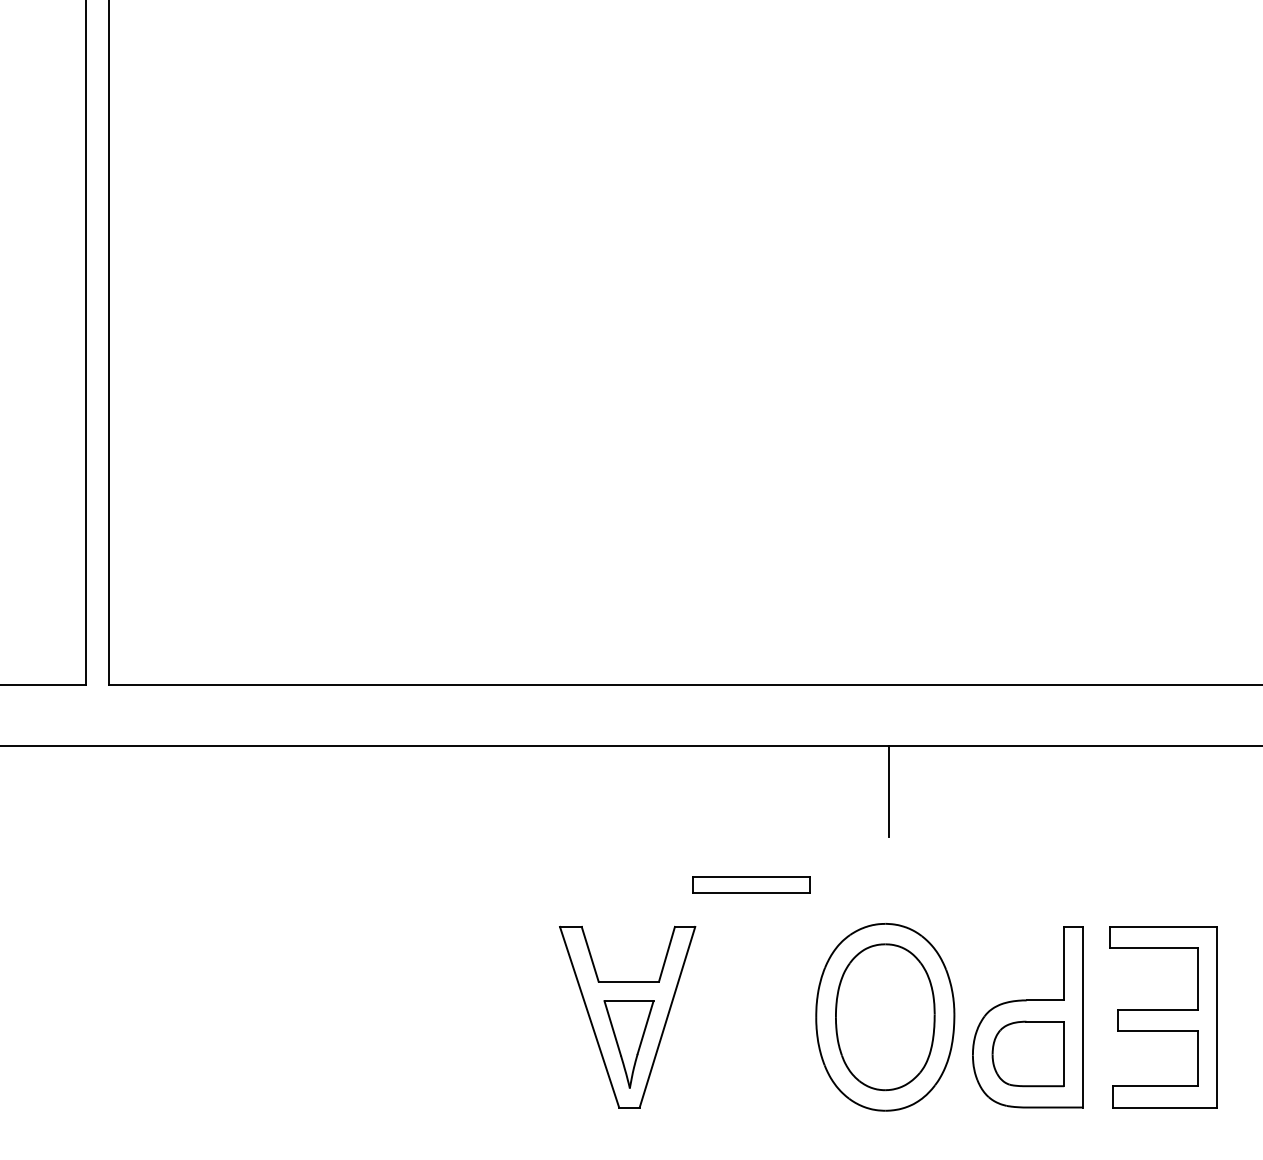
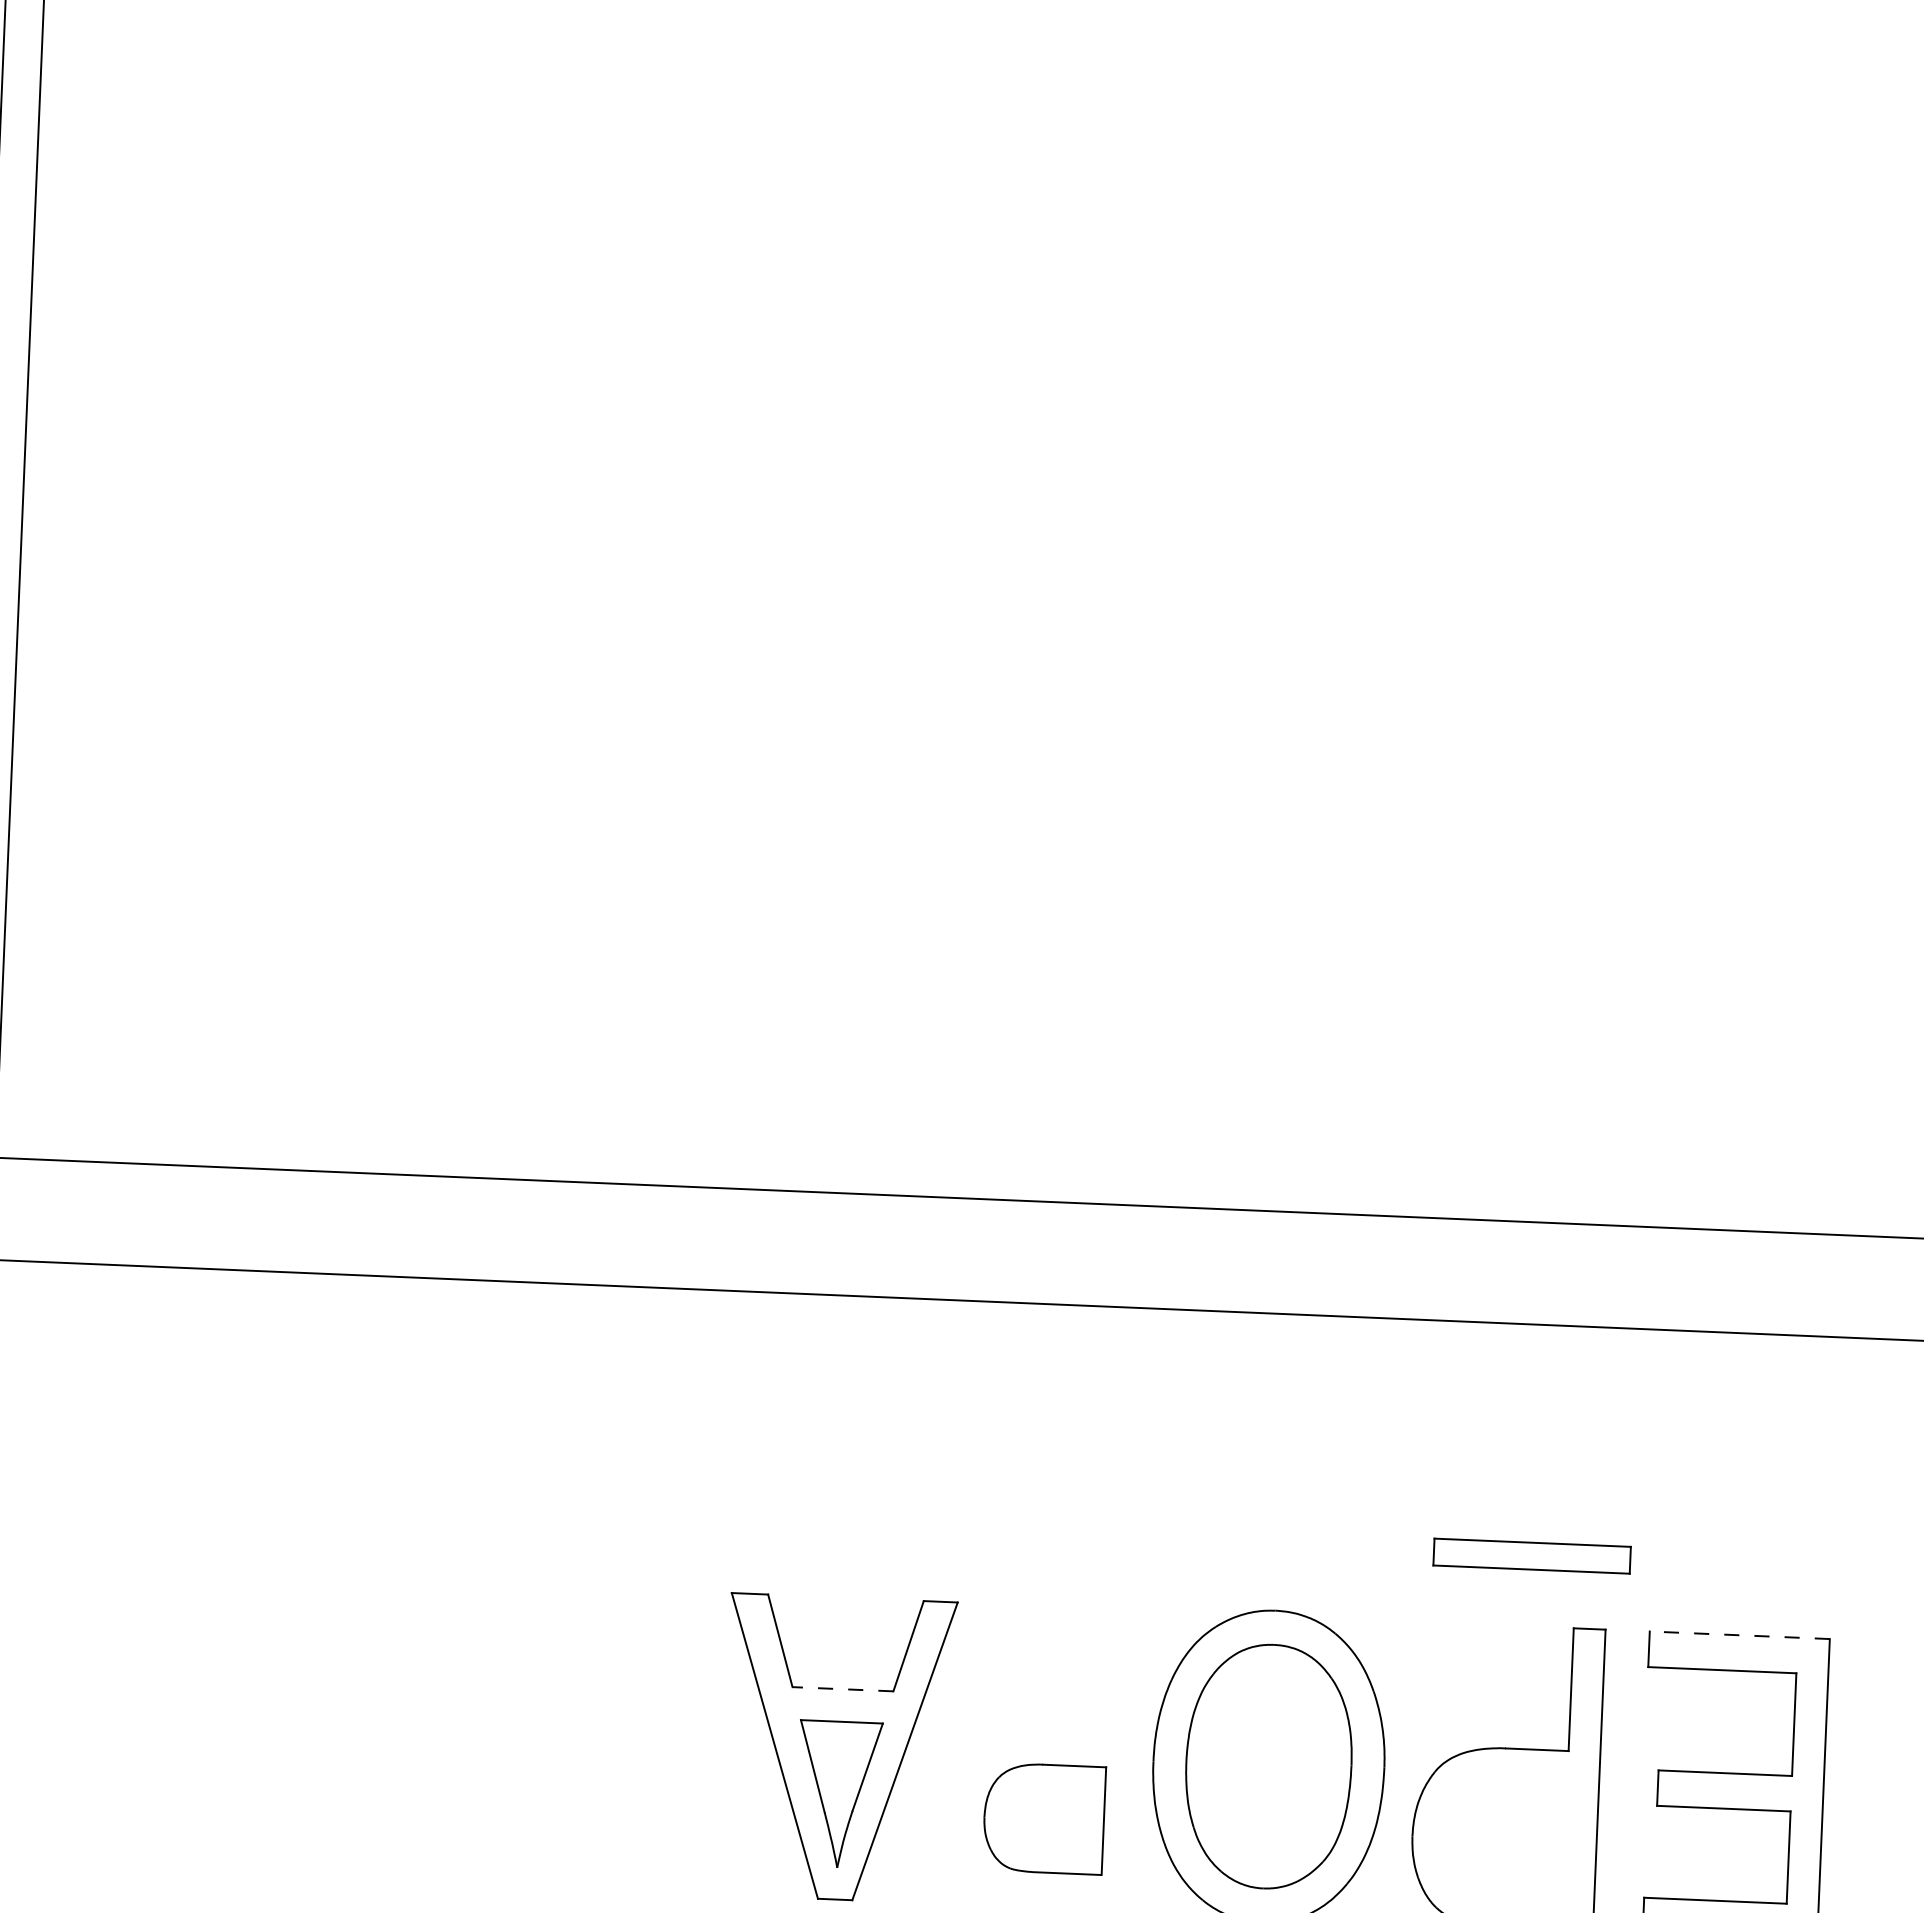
line: (888, 791) -> (1289, 1389), removed
part: (751, 884) -> (1532, 1555), moved
line: (1163, 926) -> (1739, 1634), solid -> dashed
line: (628, 981) -> (842, 1688), solid -> dashed
part: (1027, 1053) -> (1042, 1817), moved

